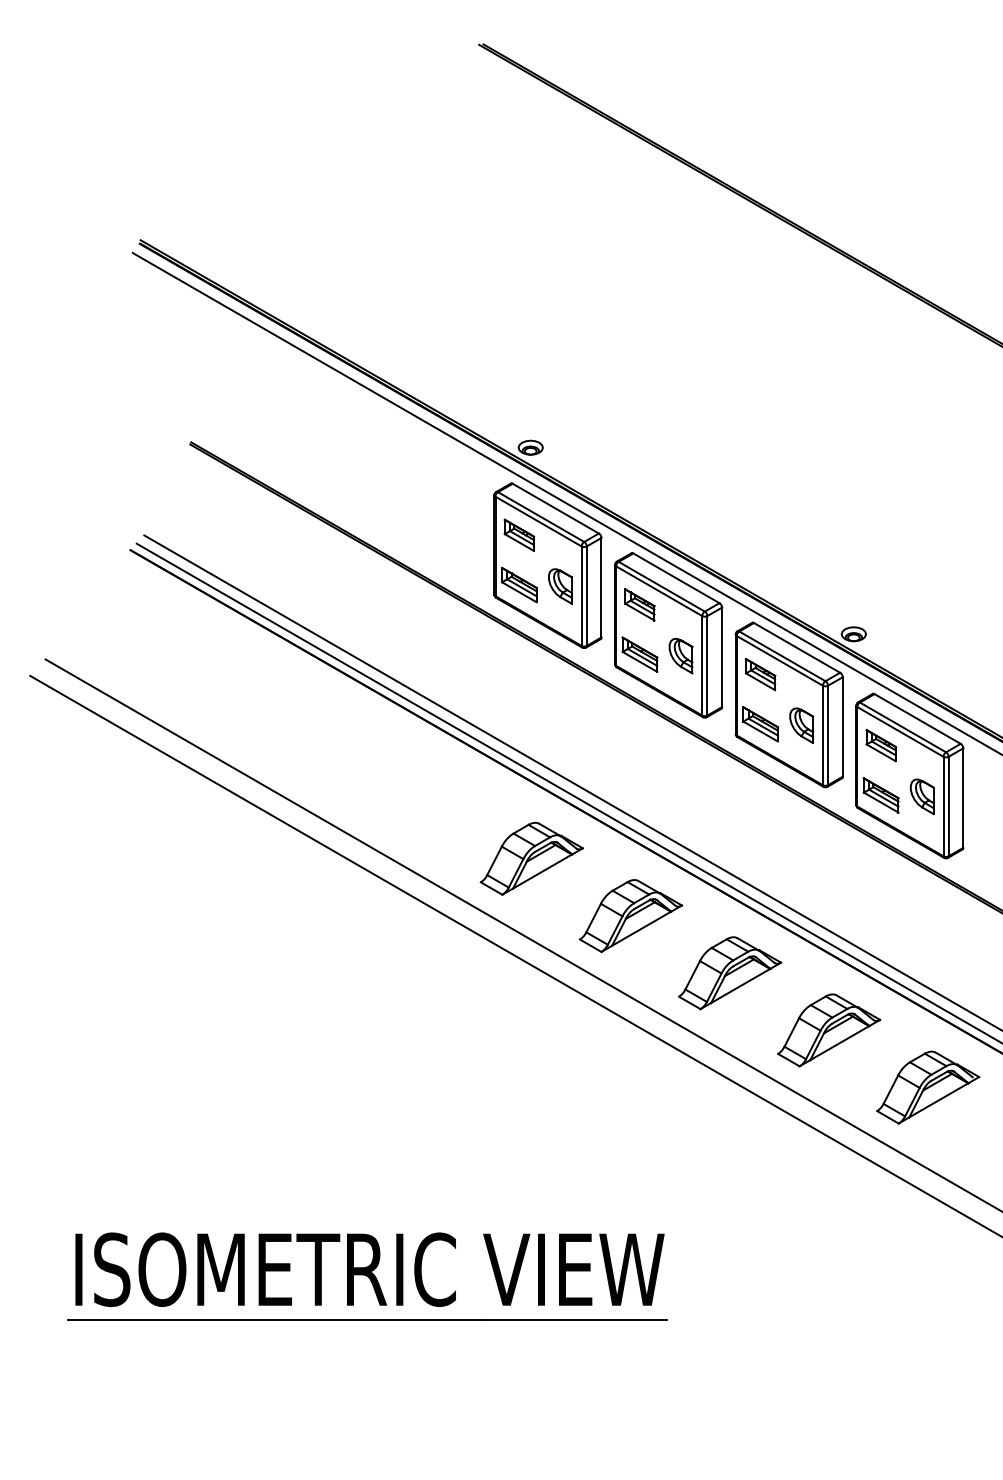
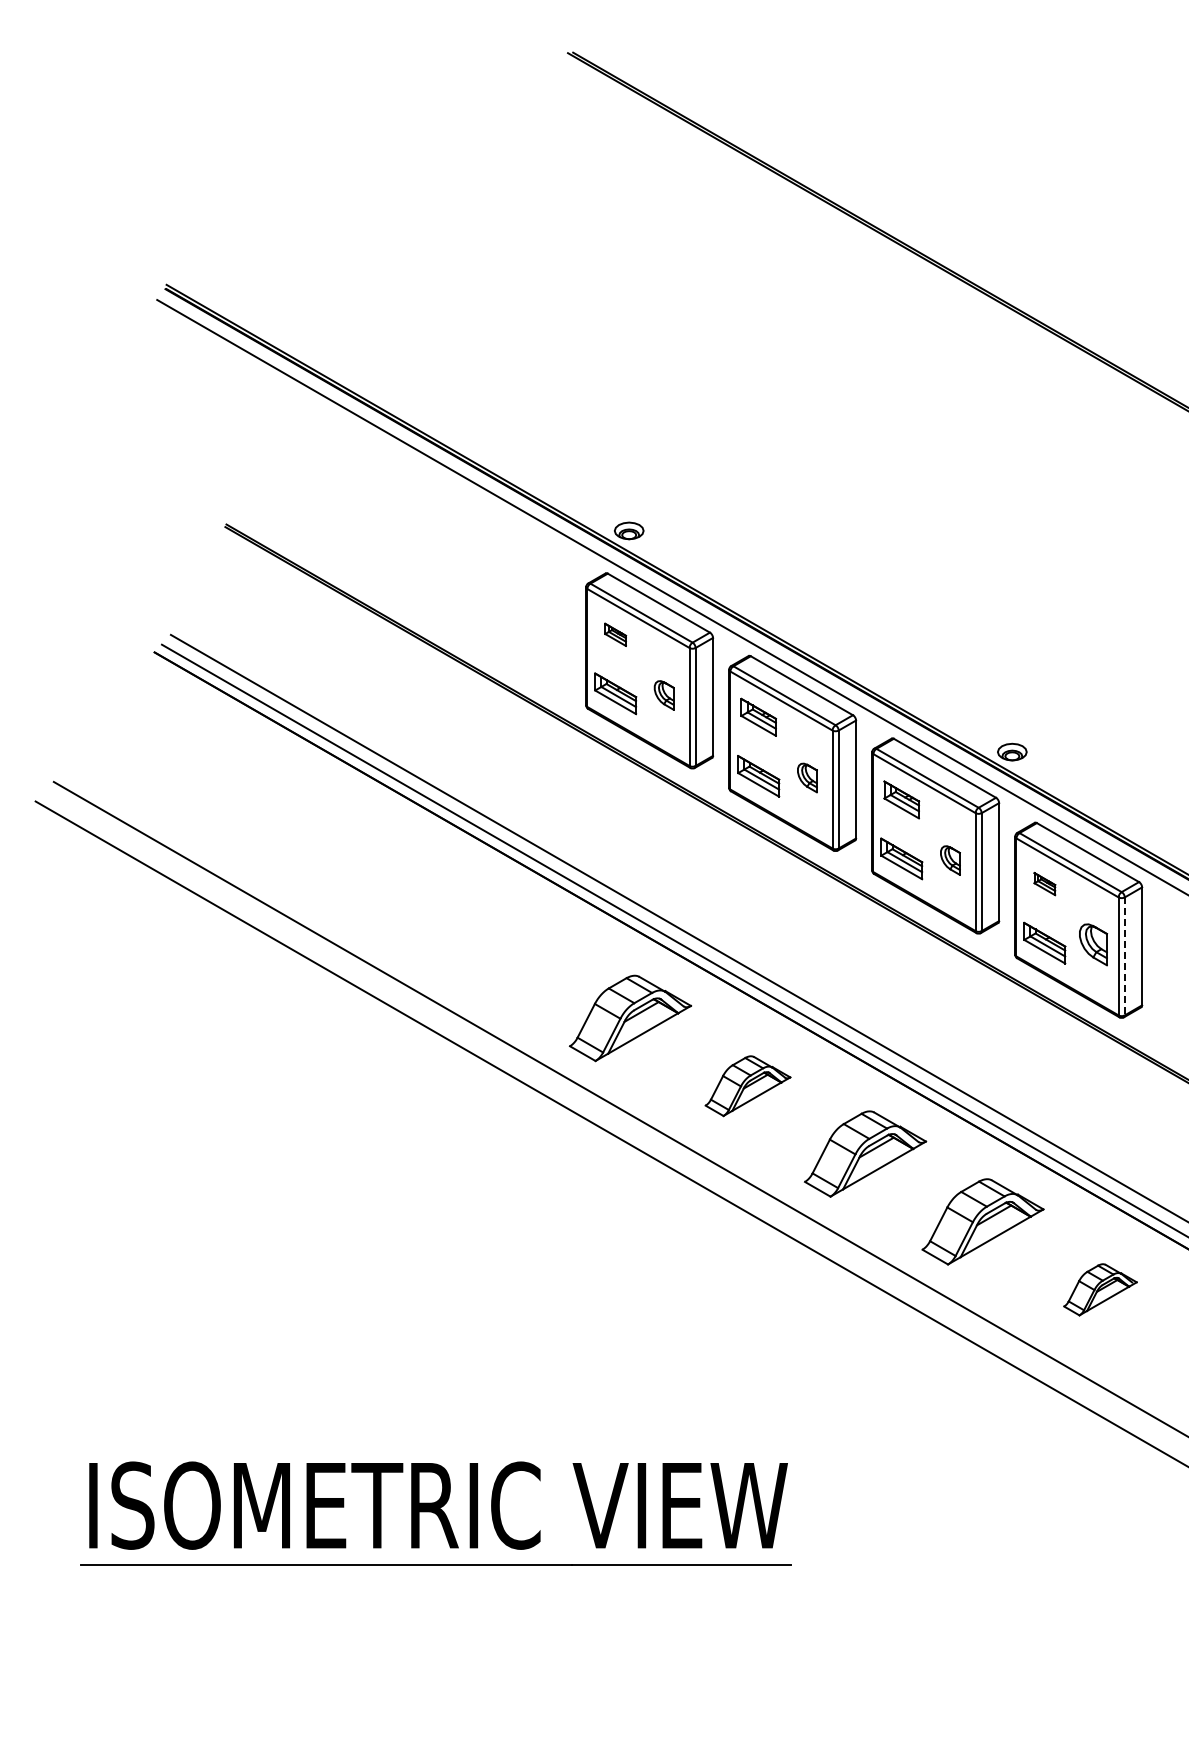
part: (519, 535) -> (615, 634), size x0.6
part: (559, 586) -> (663, 695), size x0.7
part: (681, 655) -> (807, 777), size x0.7
part: (801, 725) -> (950, 860), size x0.7
part: (880, 745) -> (1044, 883), size x0.6
line: (948, 806) -> (1124, 956), solid -> dashed
part: (630, 915) -> (747, 1085), size x0.7
part: (928, 1087) -> (1100, 1289), size x0.6

